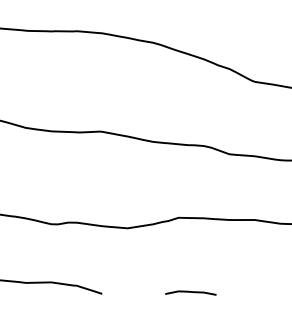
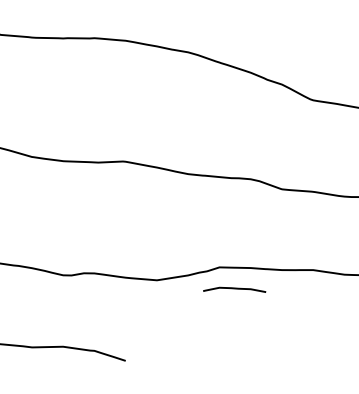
curve: (190, 292) -> (234, 289), moved

